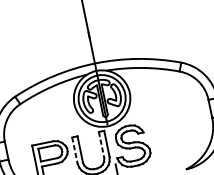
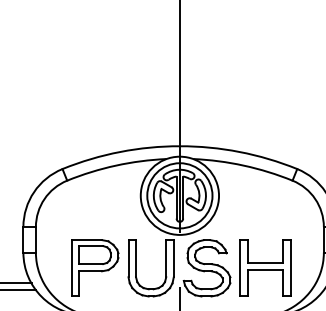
part: (173, 136) -> (265, 267), added
line: (101, 144) -> (166, 258), dashed -> solid
line: (74, 150) -> (128, 258), dashed -> solid

